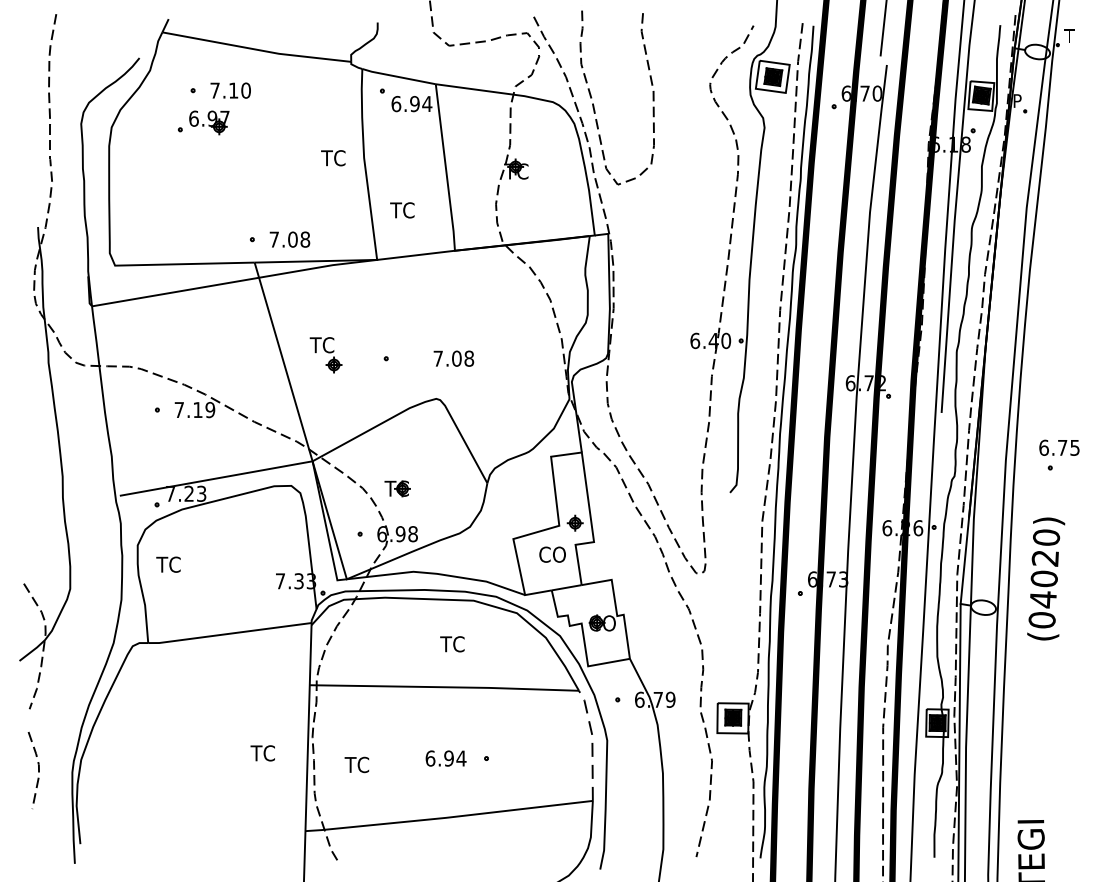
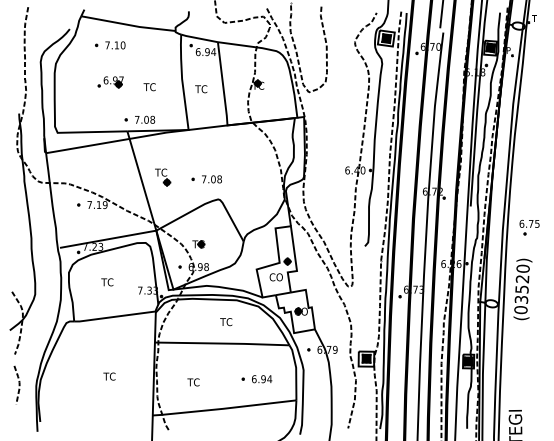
part: (202, 122) -> (110, 82), moved
text: (332, 158) -> (149, 87), moved
text: (402, 210) -> (201, 89), moved
text: (452, 358) -> (211, 179), moved
text: (168, 565) -> (107, 282), moved
text: (1043, 589) -> (521, 294), (04020) -> (03520)
line: (593, 741) -> (296, 370), dashed -> solid
text: (262, 753) -> (109, 376), moved
text: (446, 759) -> (262, 379), moved
text: (356, 765) -> (193, 382), moved

